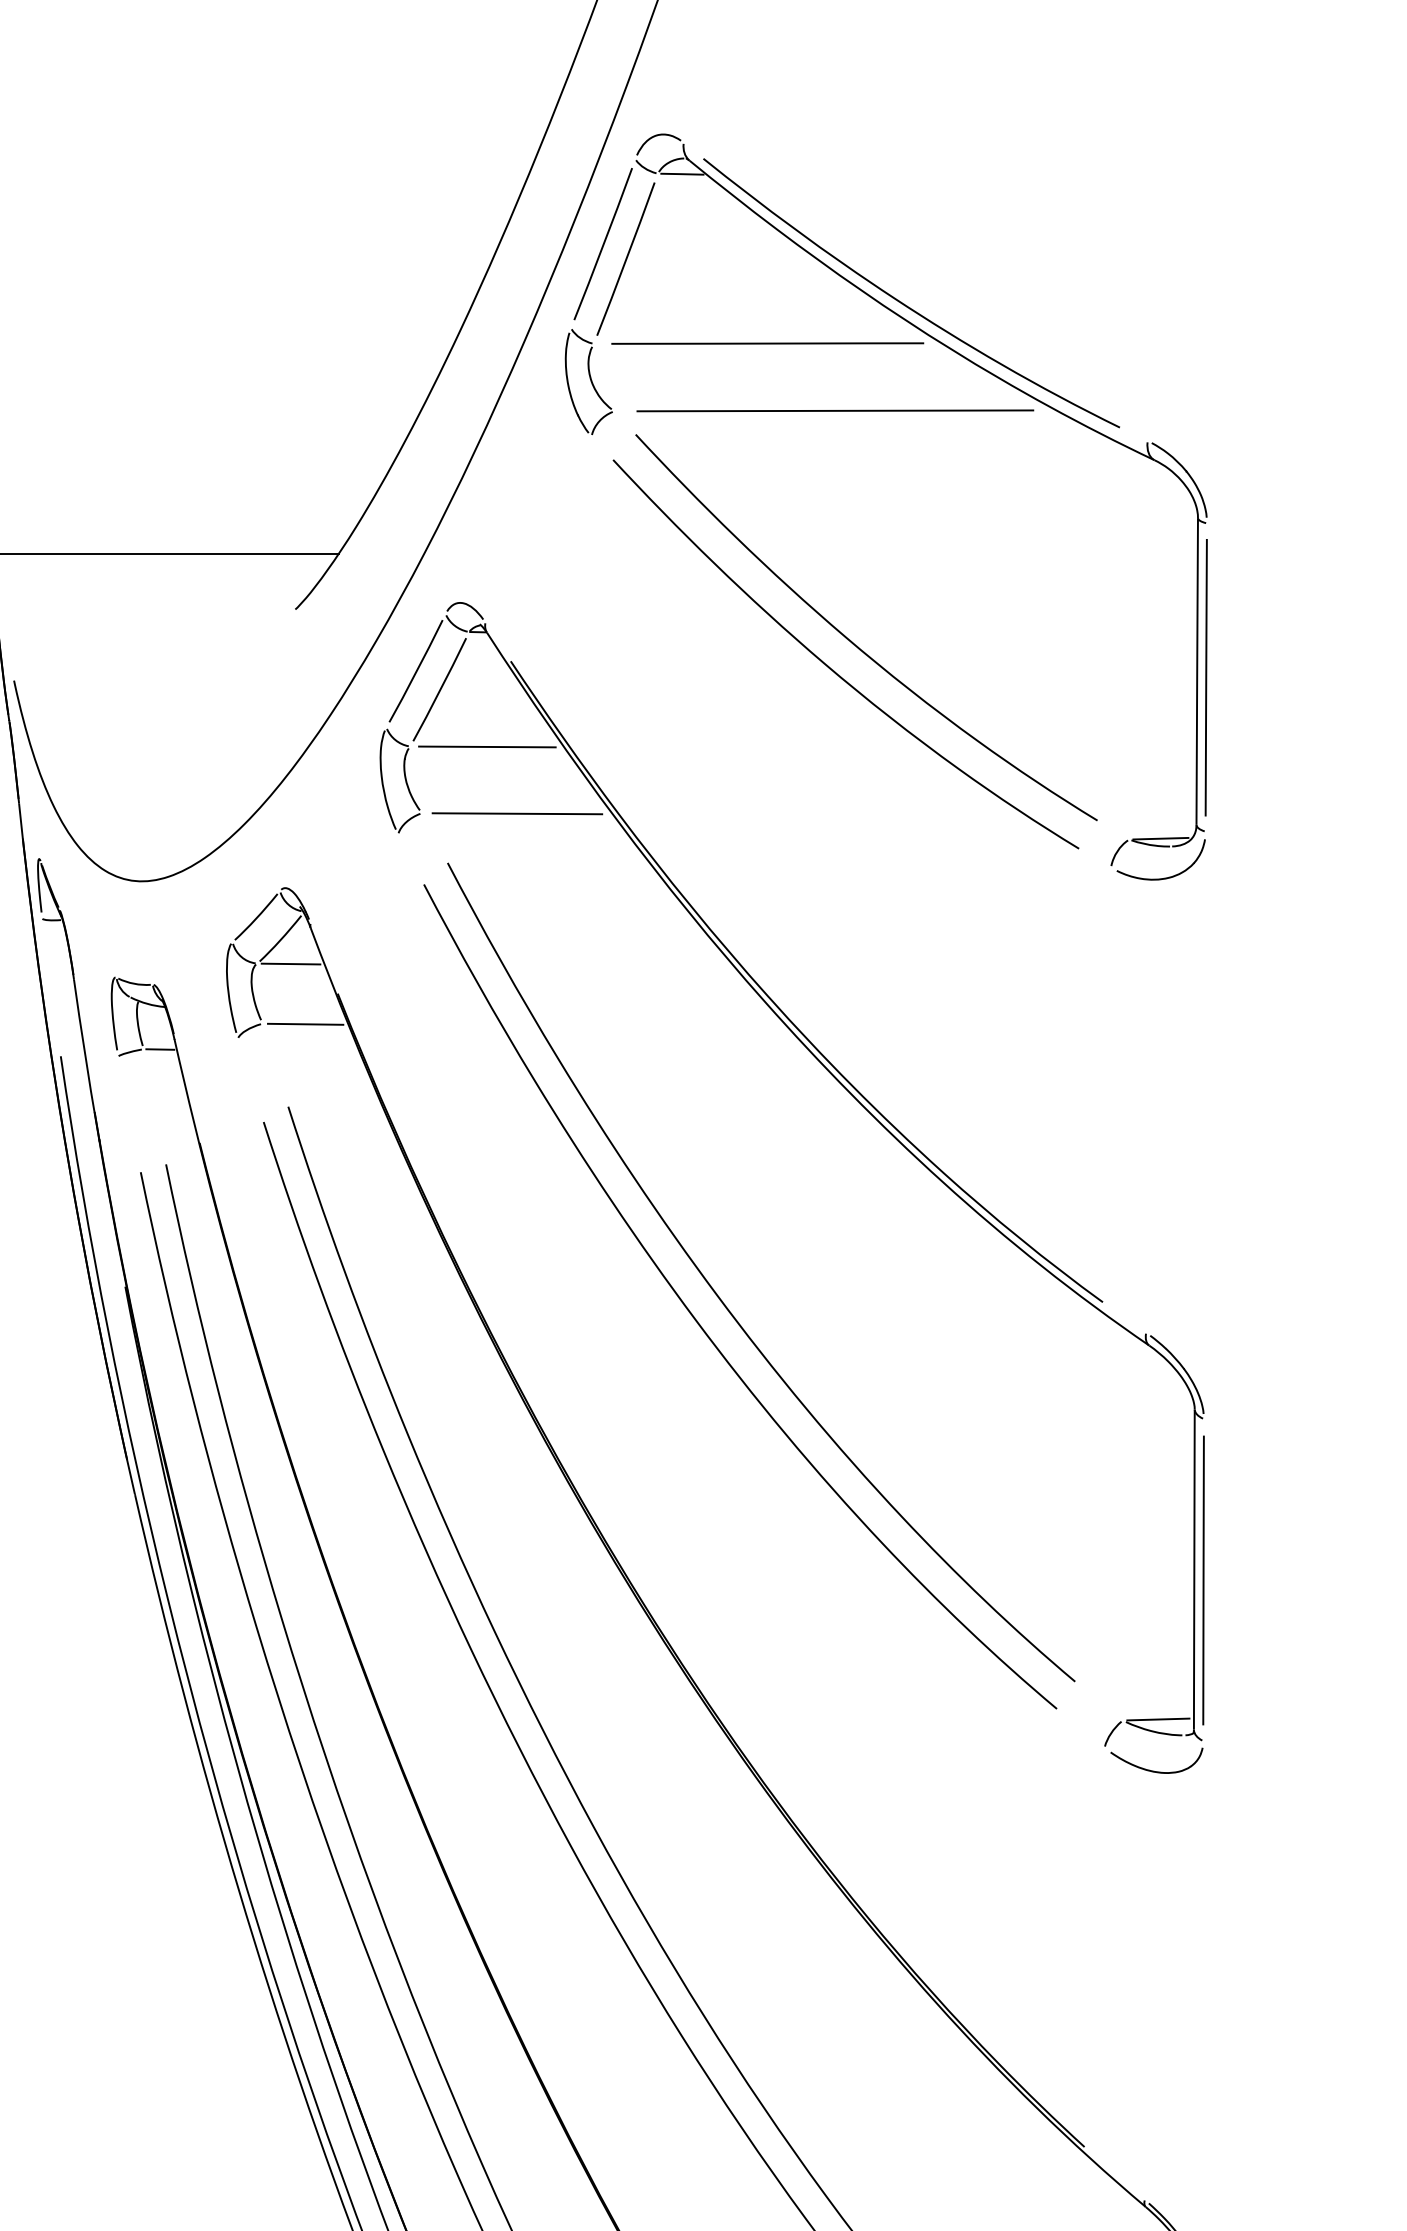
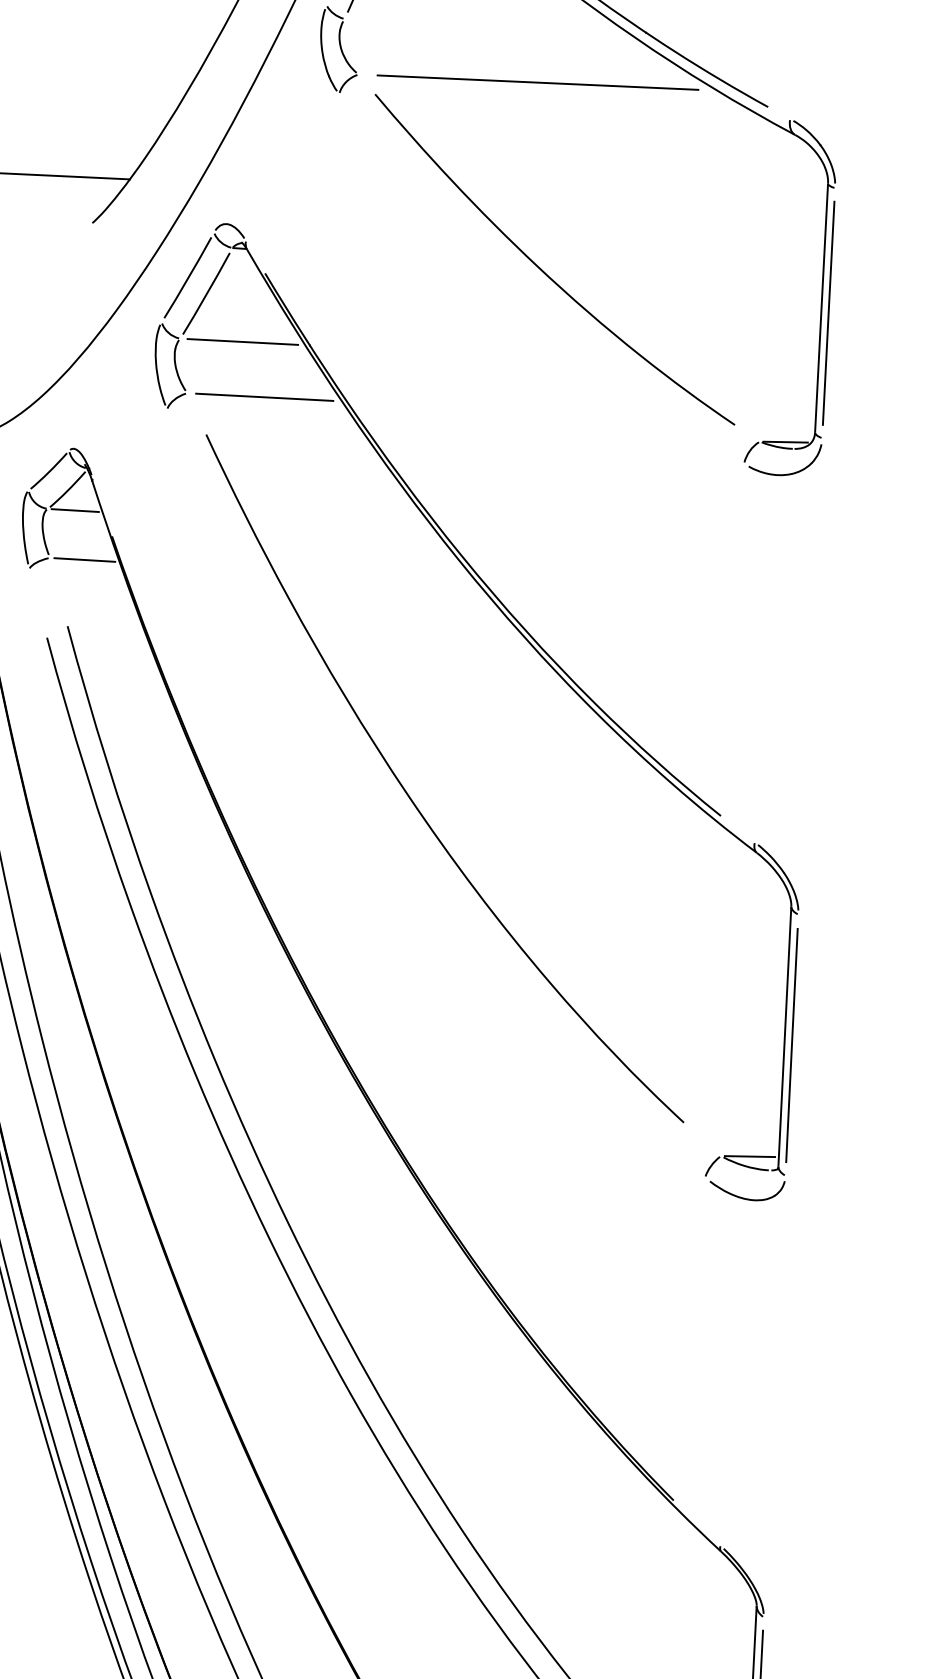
line: (767, 343) -> (485, 25), removed
curve: (834, 670) -> (527, 293), removed
curve: (700, 1324) -> (393, 818), removed

